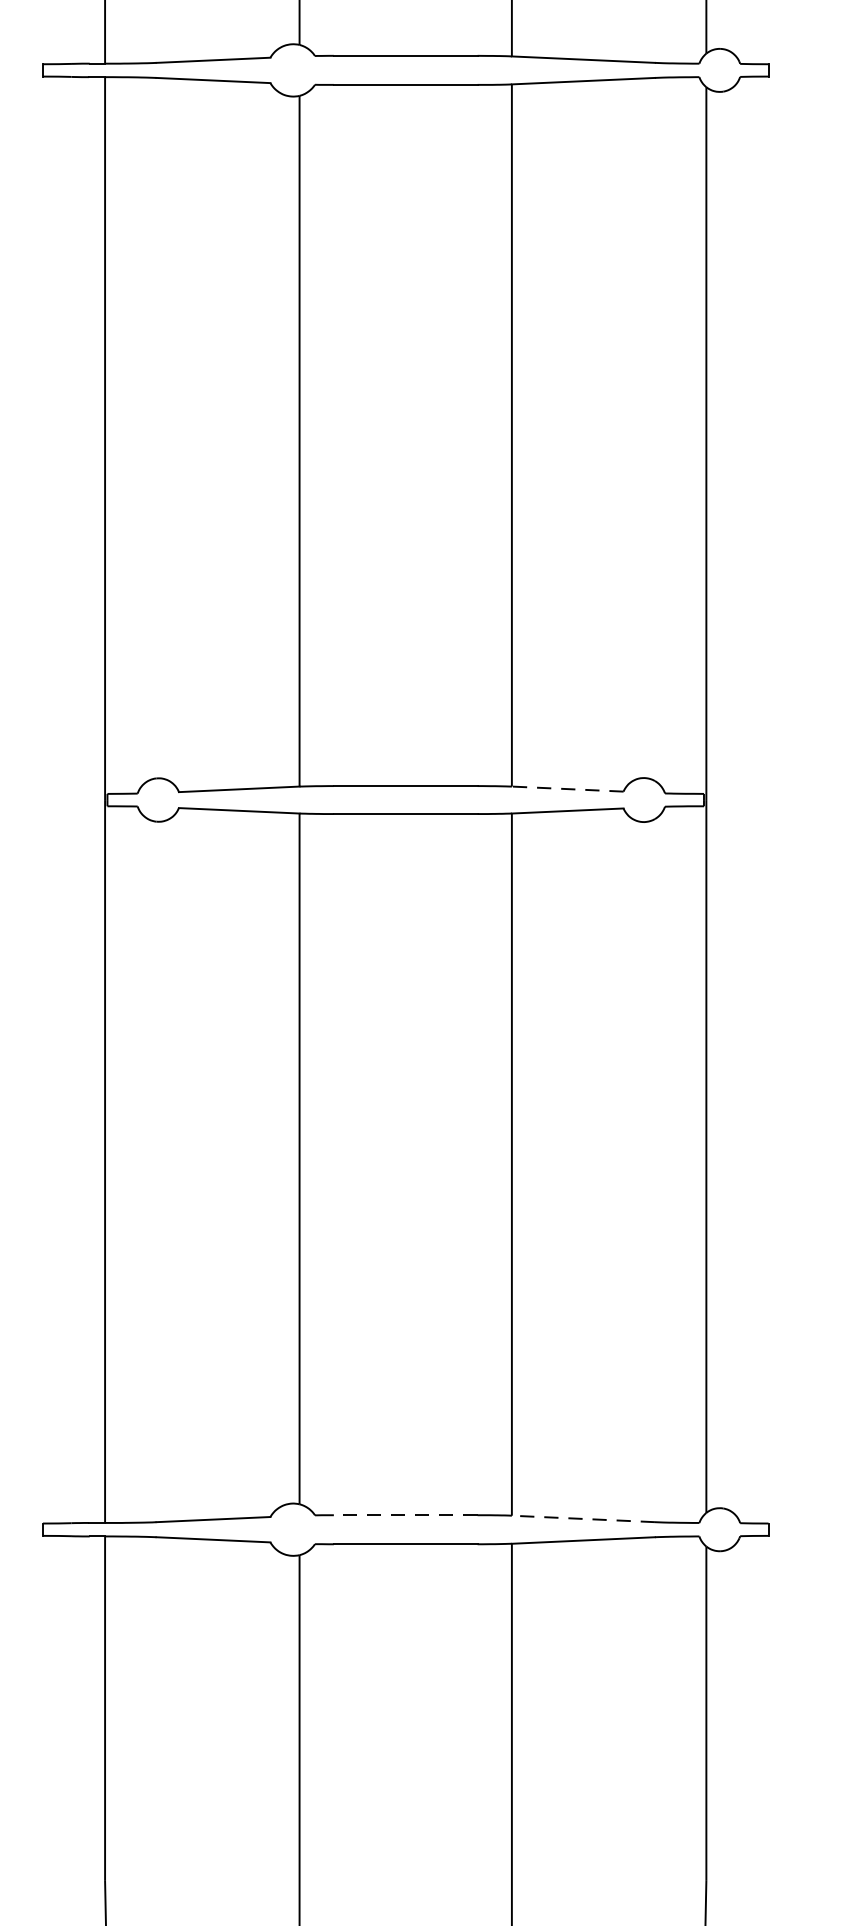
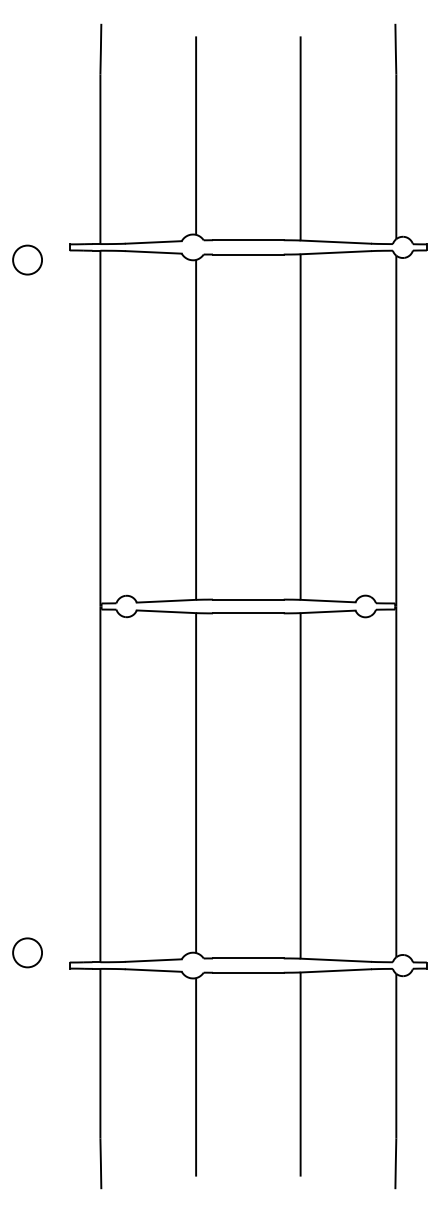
line: (568, 789) -> (328, 601), dashed -> solid
line: (403, 1515) -> (247, 958), dashed -> solid
line: (582, 1519) -> (335, 960), dashed -> solid

